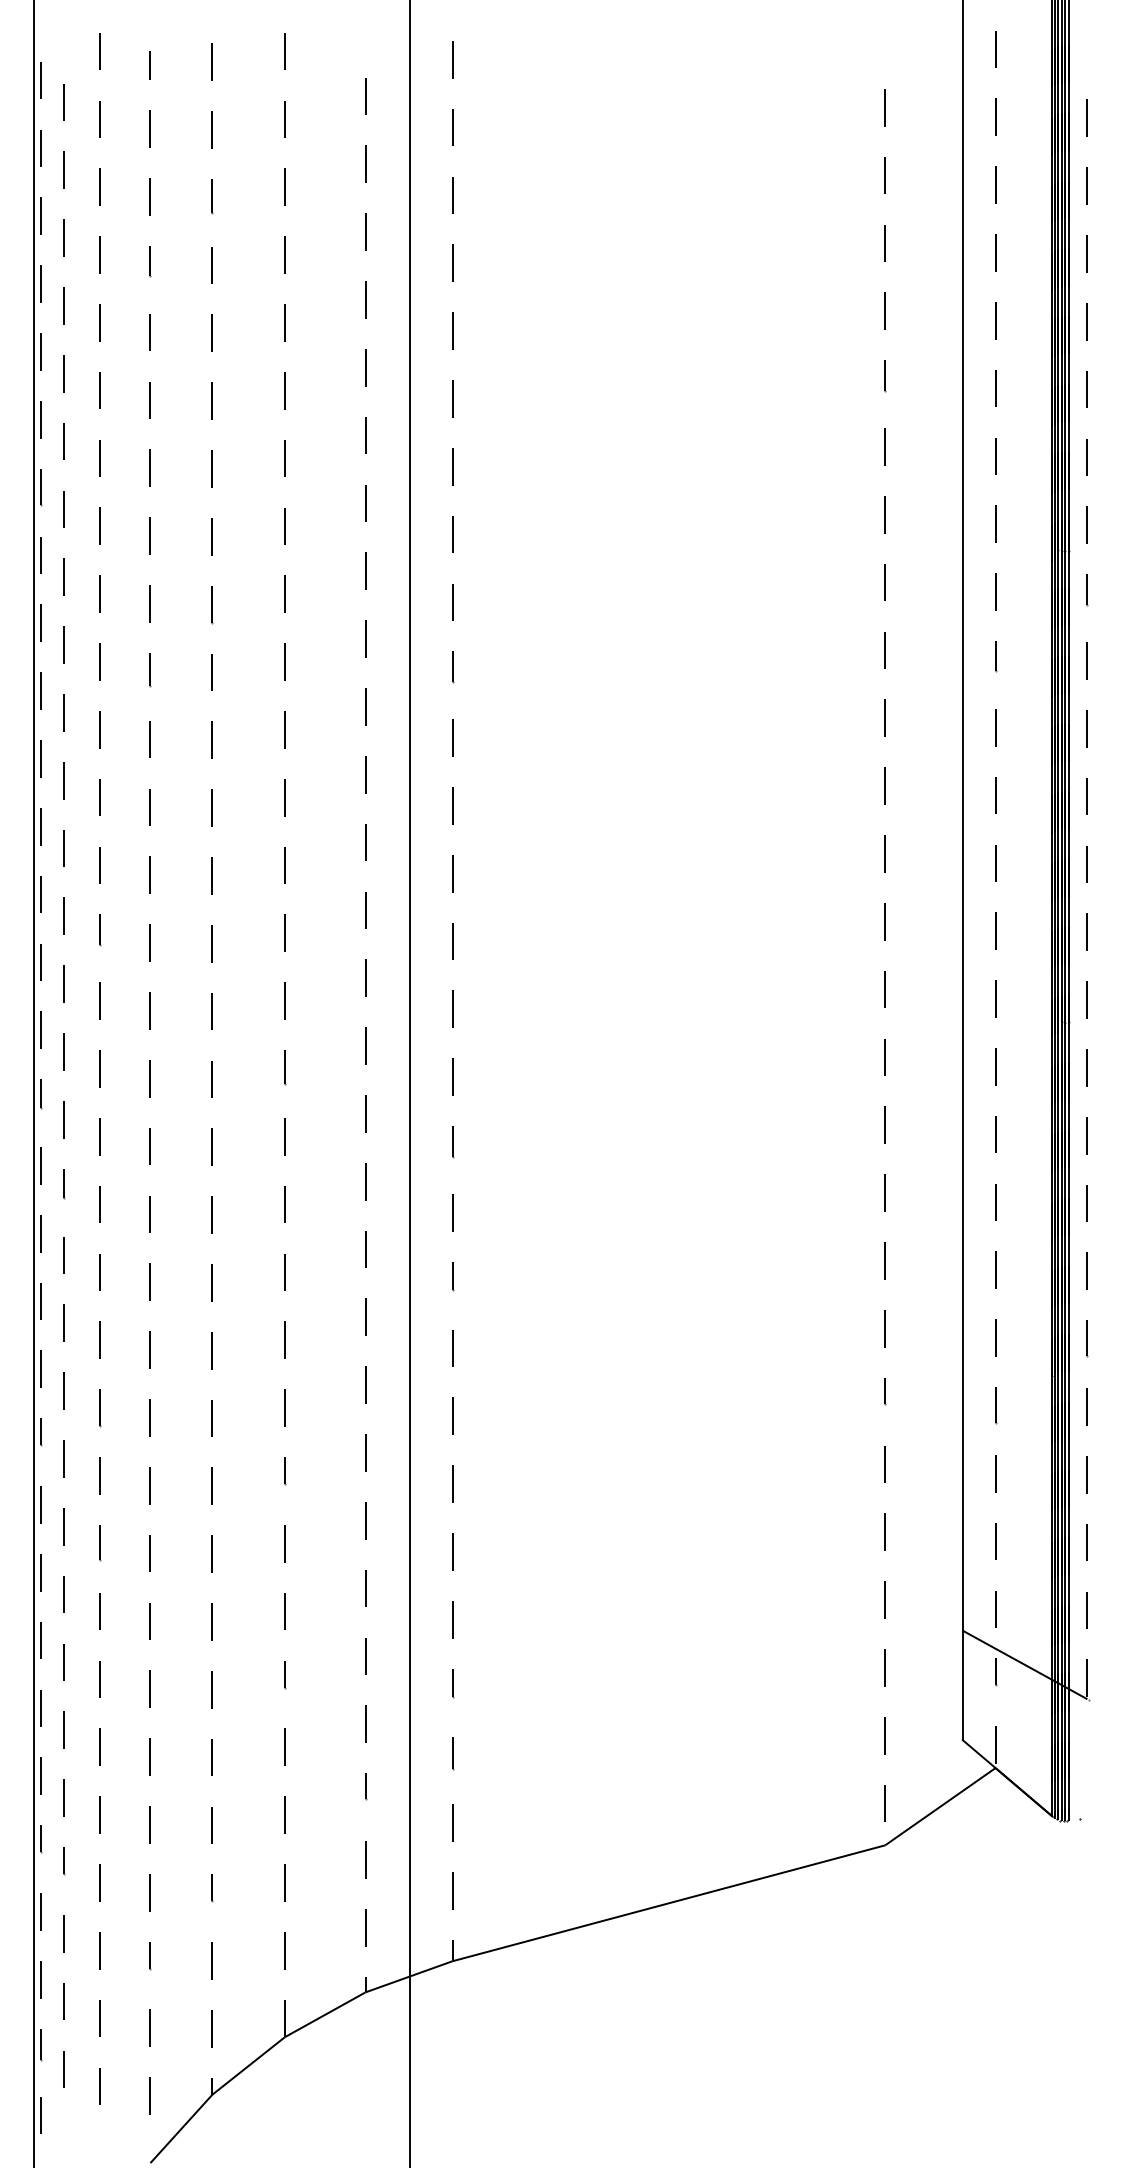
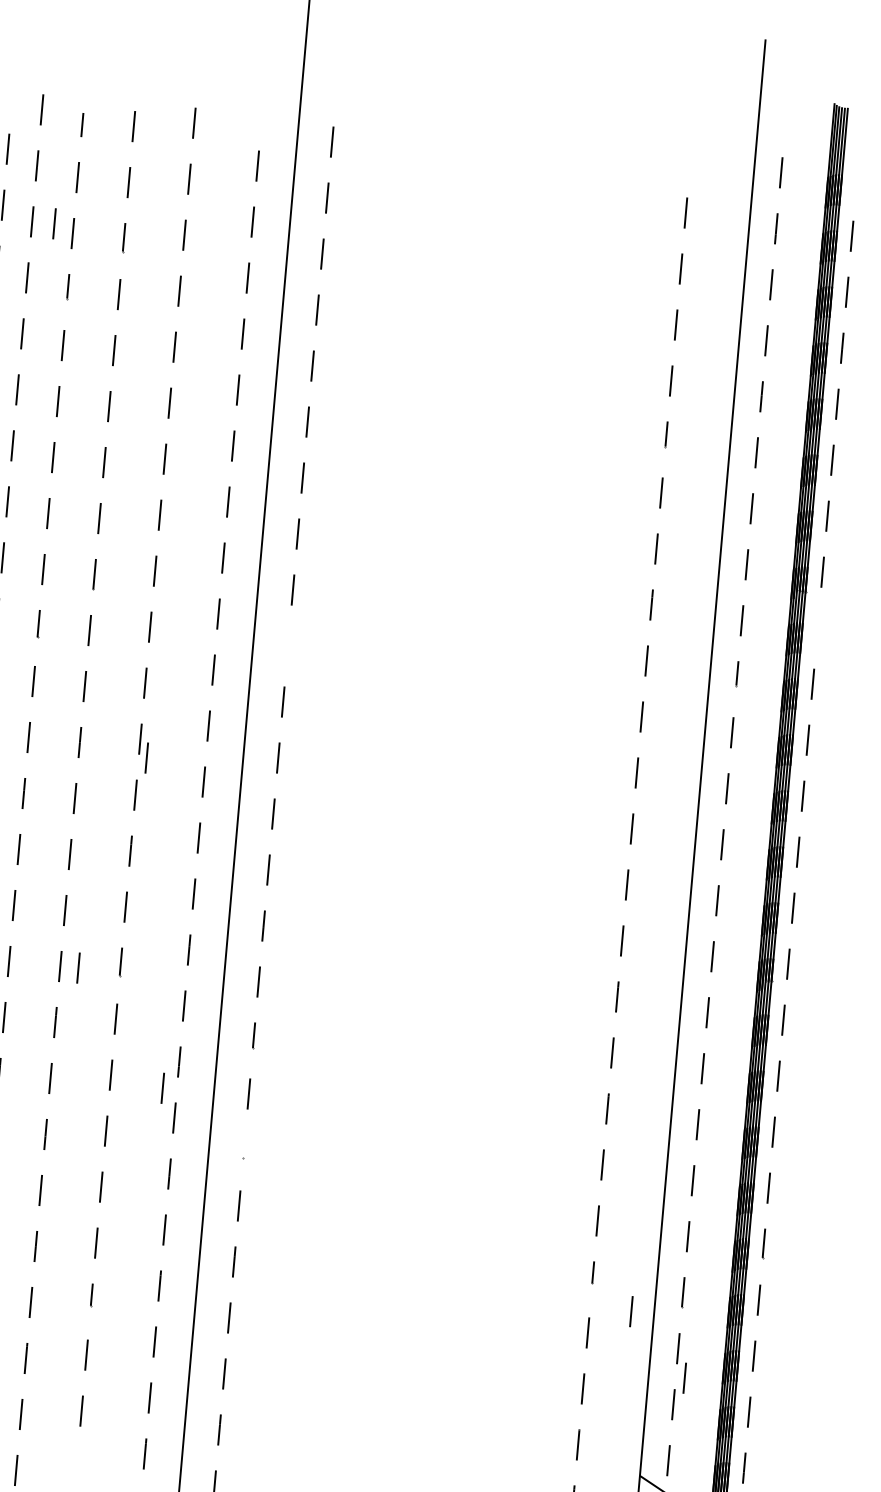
line: (126, 186) -> (53, 223), added
line: (1087, 590) -> (818, 626), removed
line: (453, 667) -> (289, 643), removed
line: (293, 819) -> (146, 757), added
line: (233, 1079) -> (77, 968), added
line: (347, 1214) -> (162, 1087), added
line: (452, 1275) -> (244, 1145), removed
line: (934, 1433) -> (630, 1311), added
line: (1005, 1508) -> (684, 1378), added
line: (285, 1675) -> (77, 1463), removed

